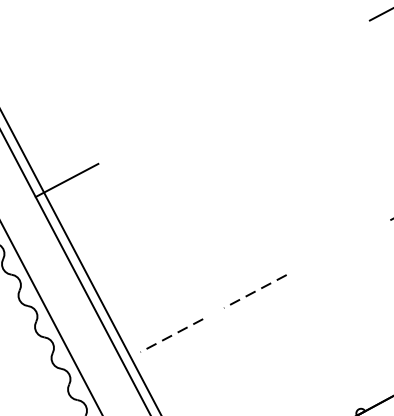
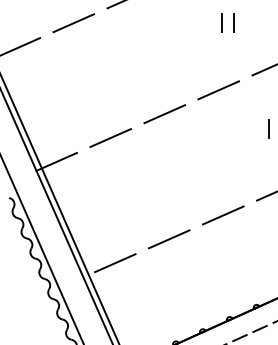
line: (317, 48) -> (218, 90), added
line: (233, 92) -> (164, 114), added
line: (150, 135) -> (110, 137), added
line: (339, 247) -> (223, 215), added
line: (254, 291) -> (168, 239), dashed -> solid
line: (170, 336) -> (114, 263), dashed -> solid

